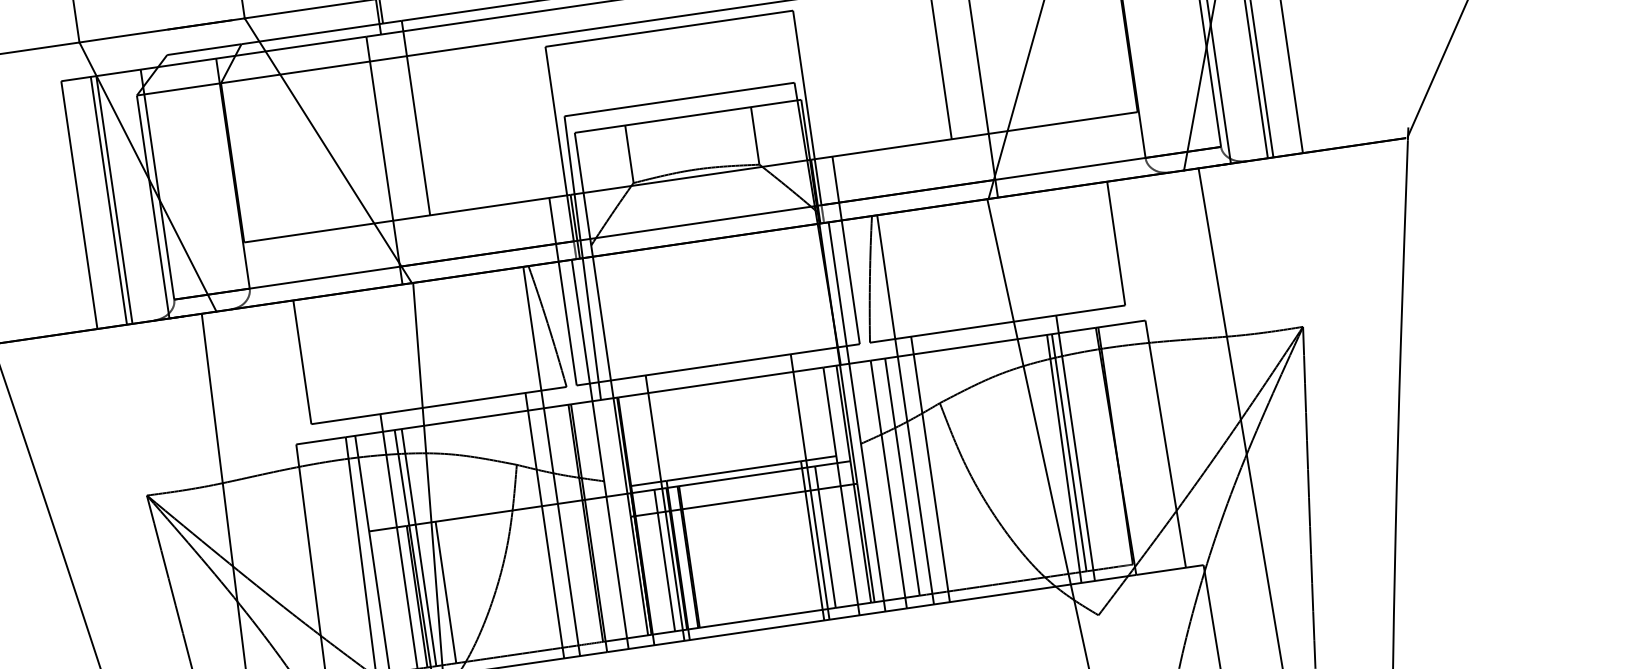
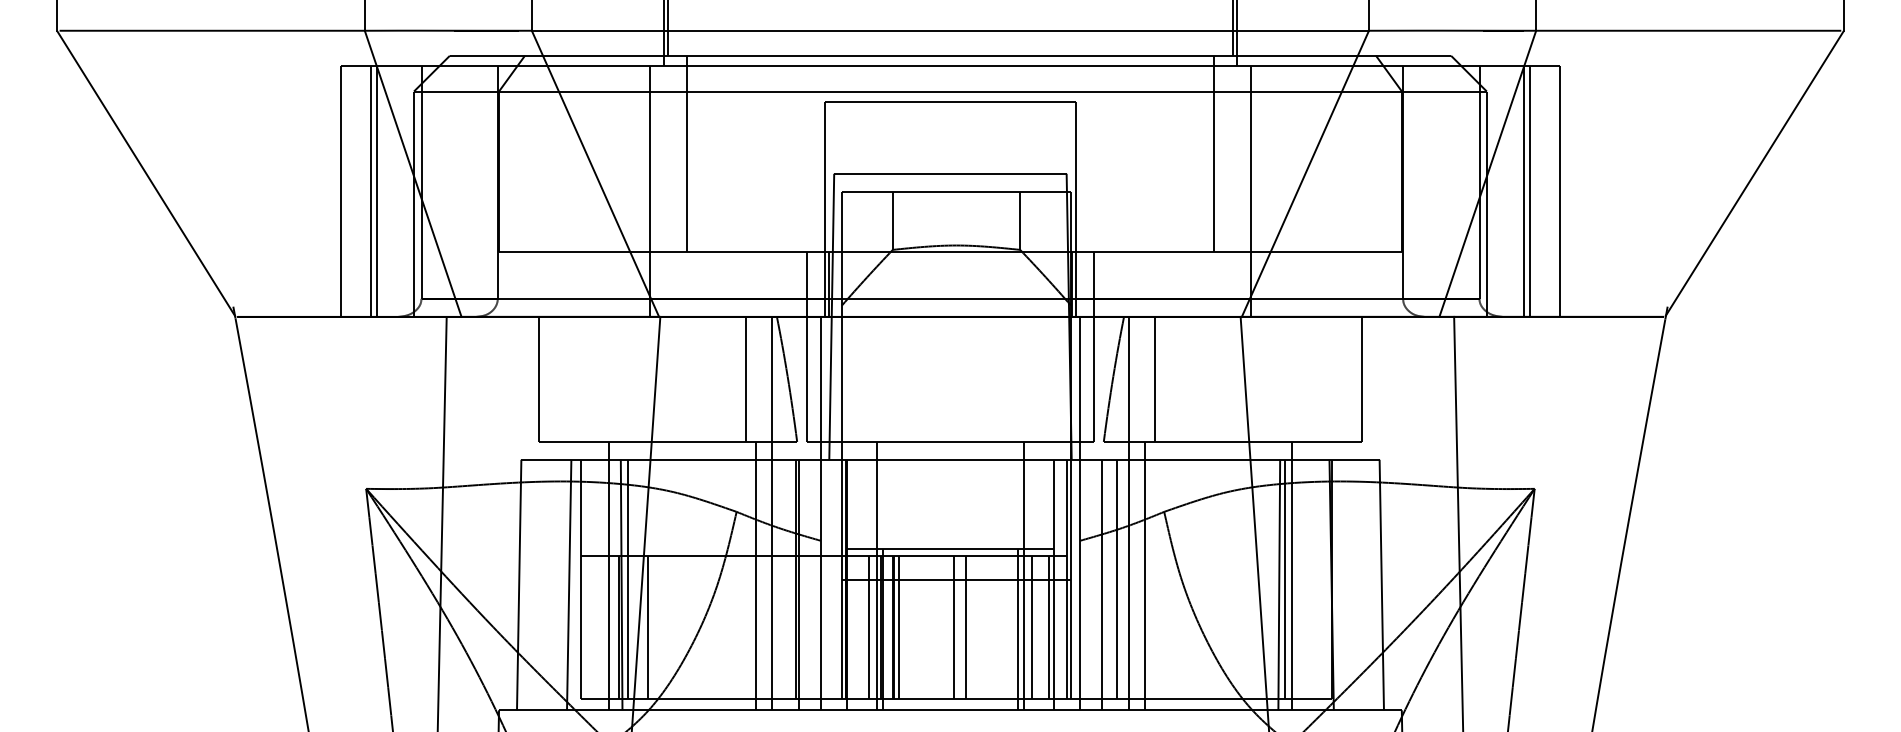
line: (911, 272) -> (1154, 378), added
line: (507, 331) -> (746, 378), added
line: (843, 534) -> (1049, 627), added
line: (759, 546) -> (965, 627), added
line: (748, 547) -> (953, 627), added
line: (693, 555) -> (898, 627), added

